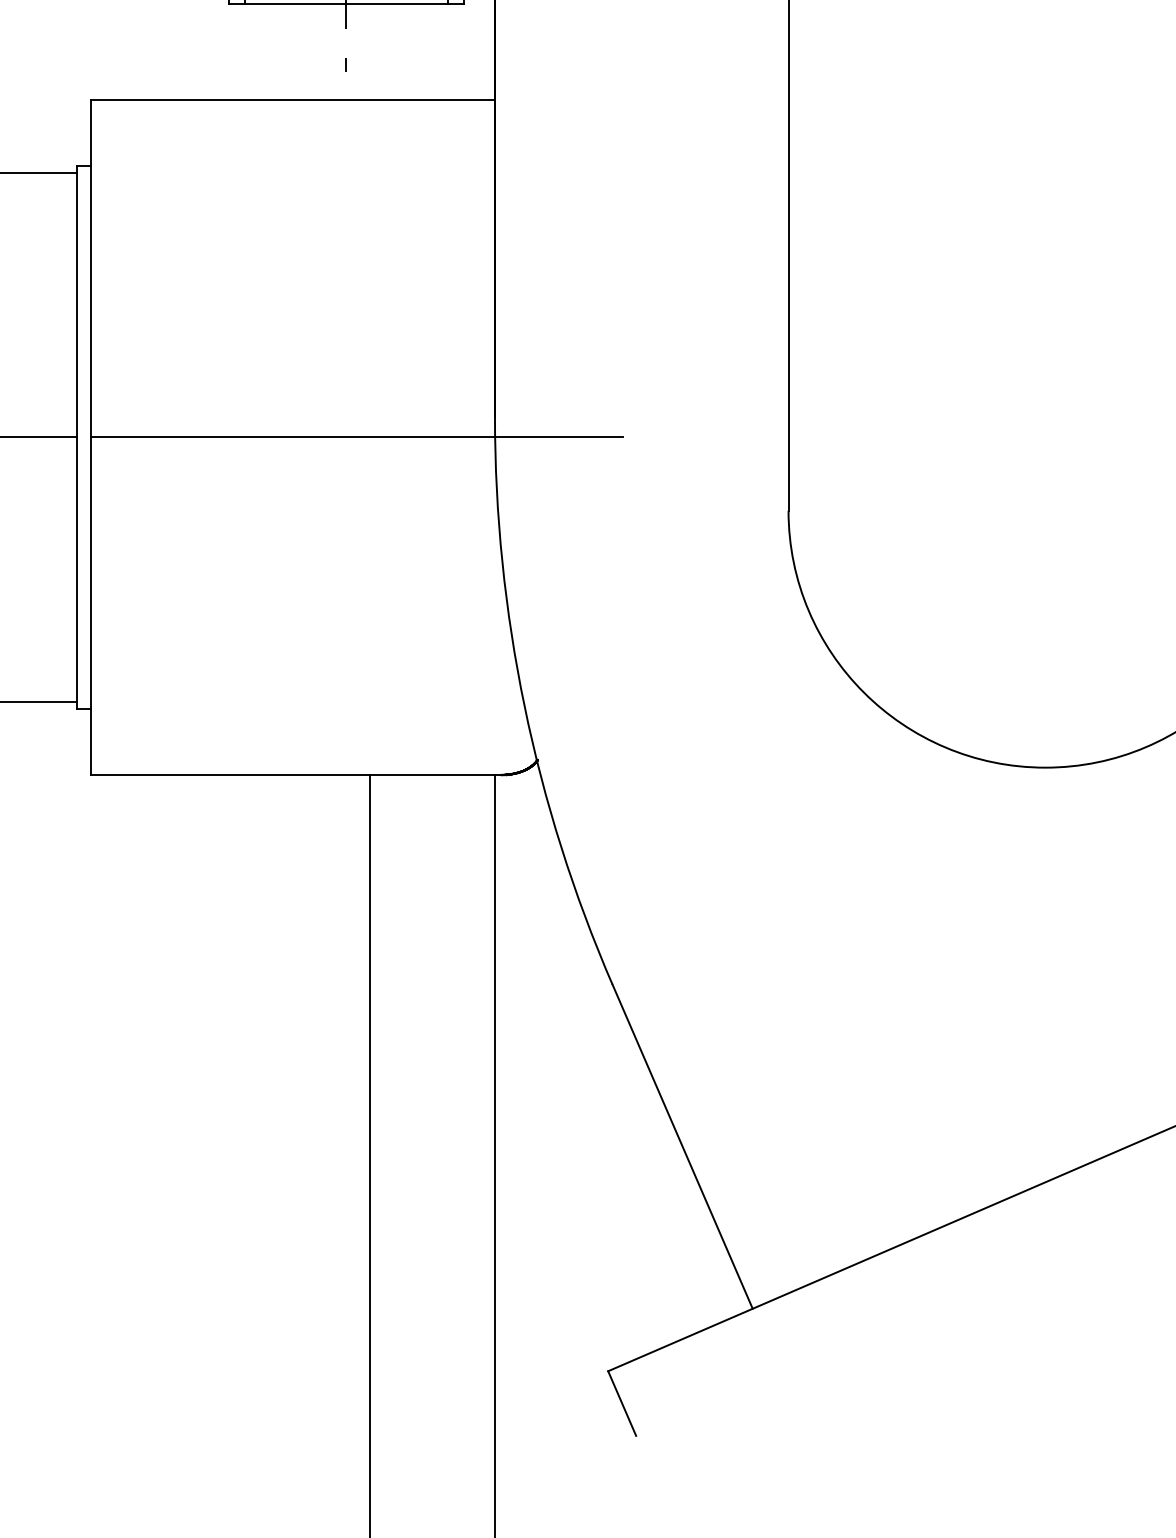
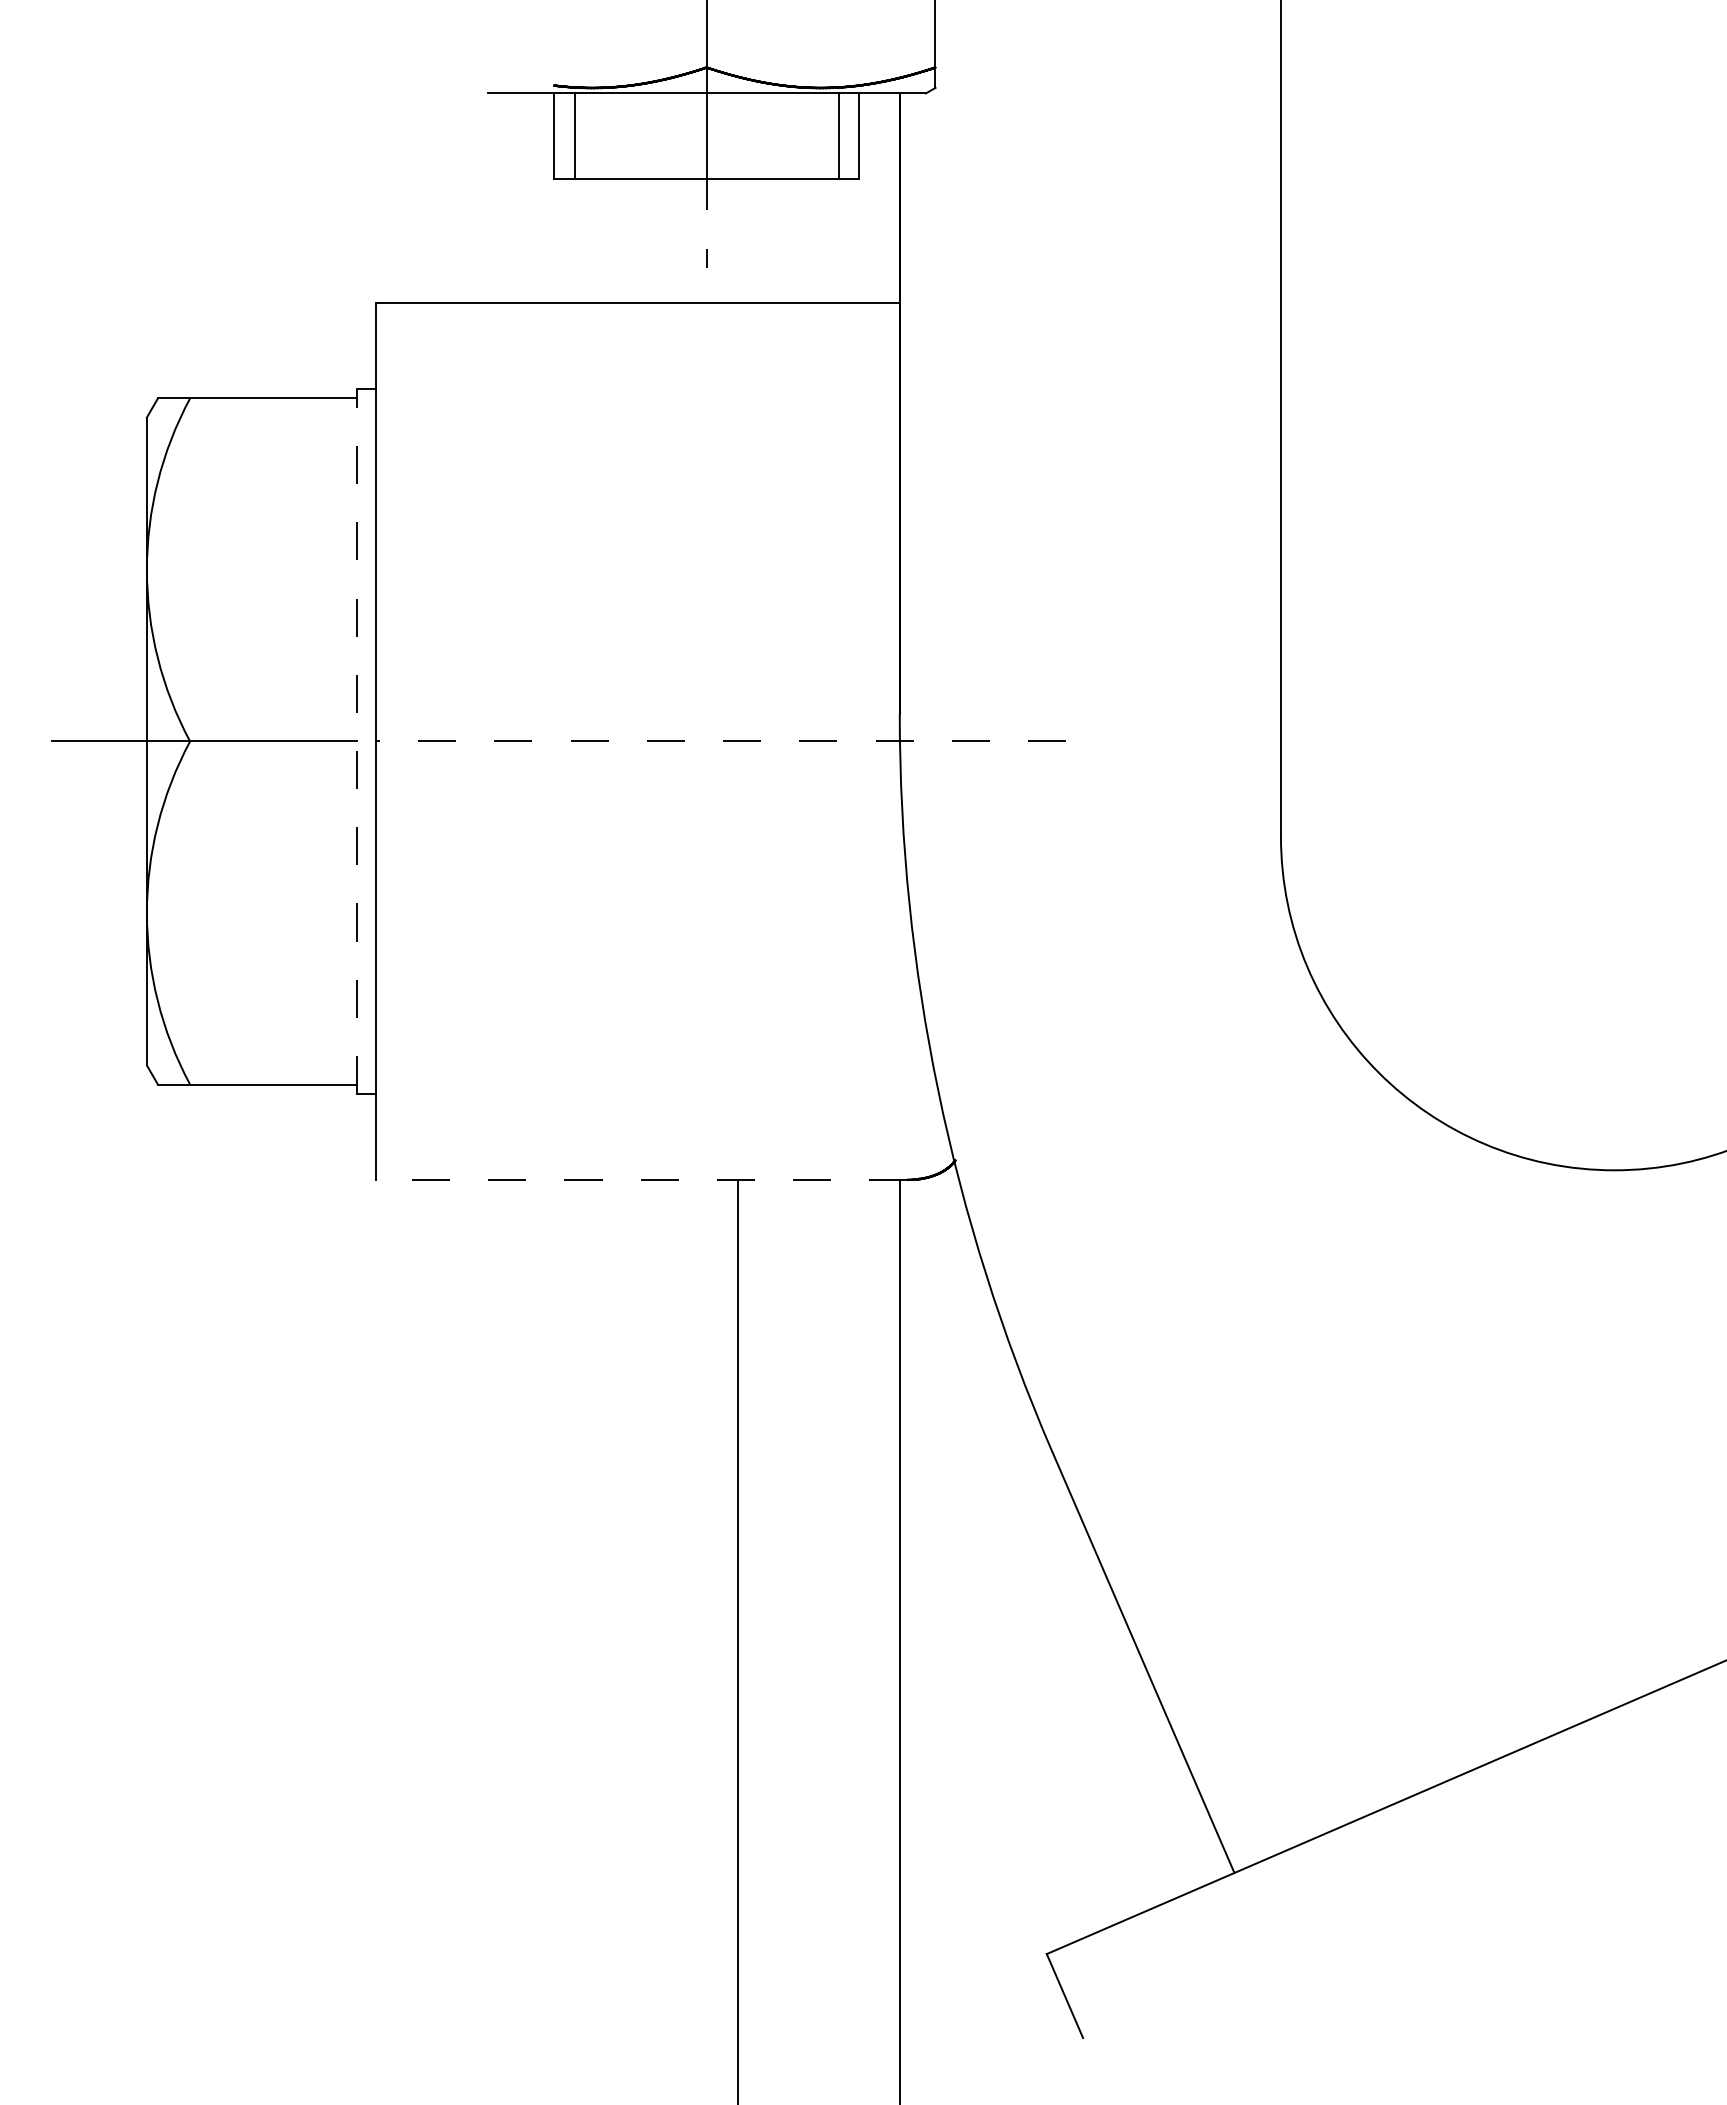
line: (76, 437) -> (356, 741), solid -> dashed
line: (356, 437) -> (720, 741), solid -> dashed
line: (296, 774) -> (641, 1179), solid -> dashed

